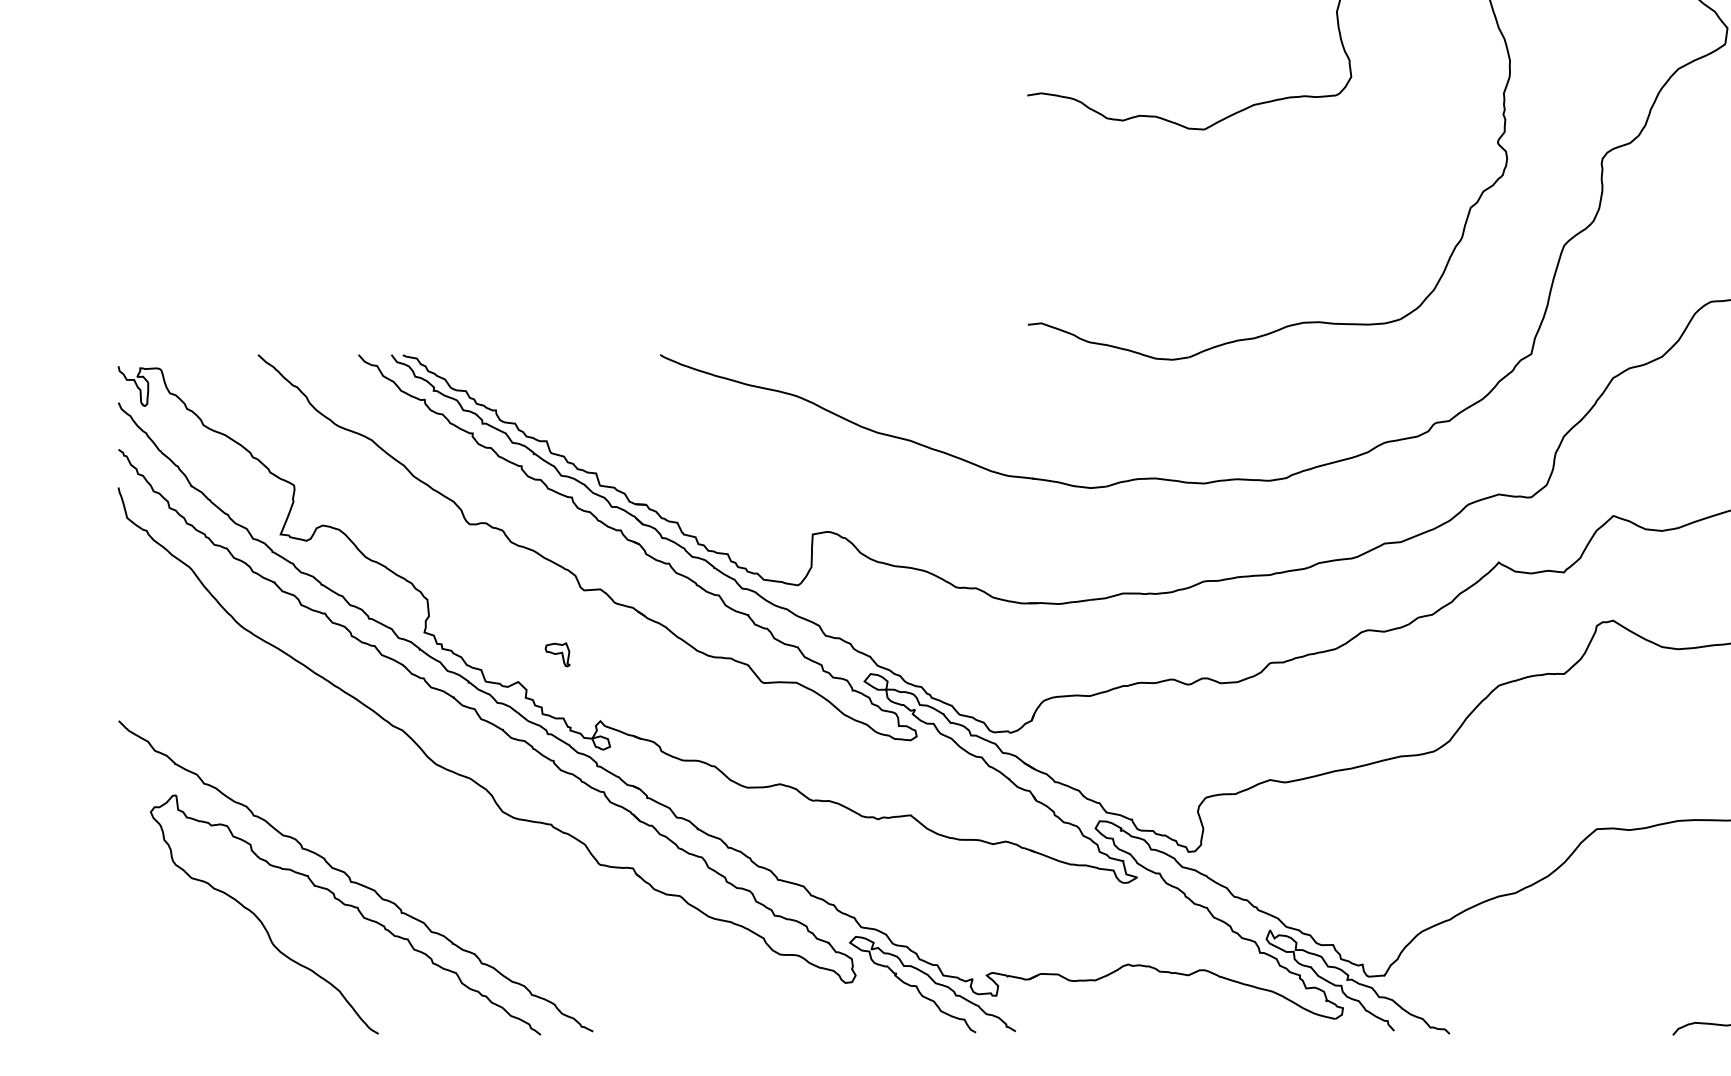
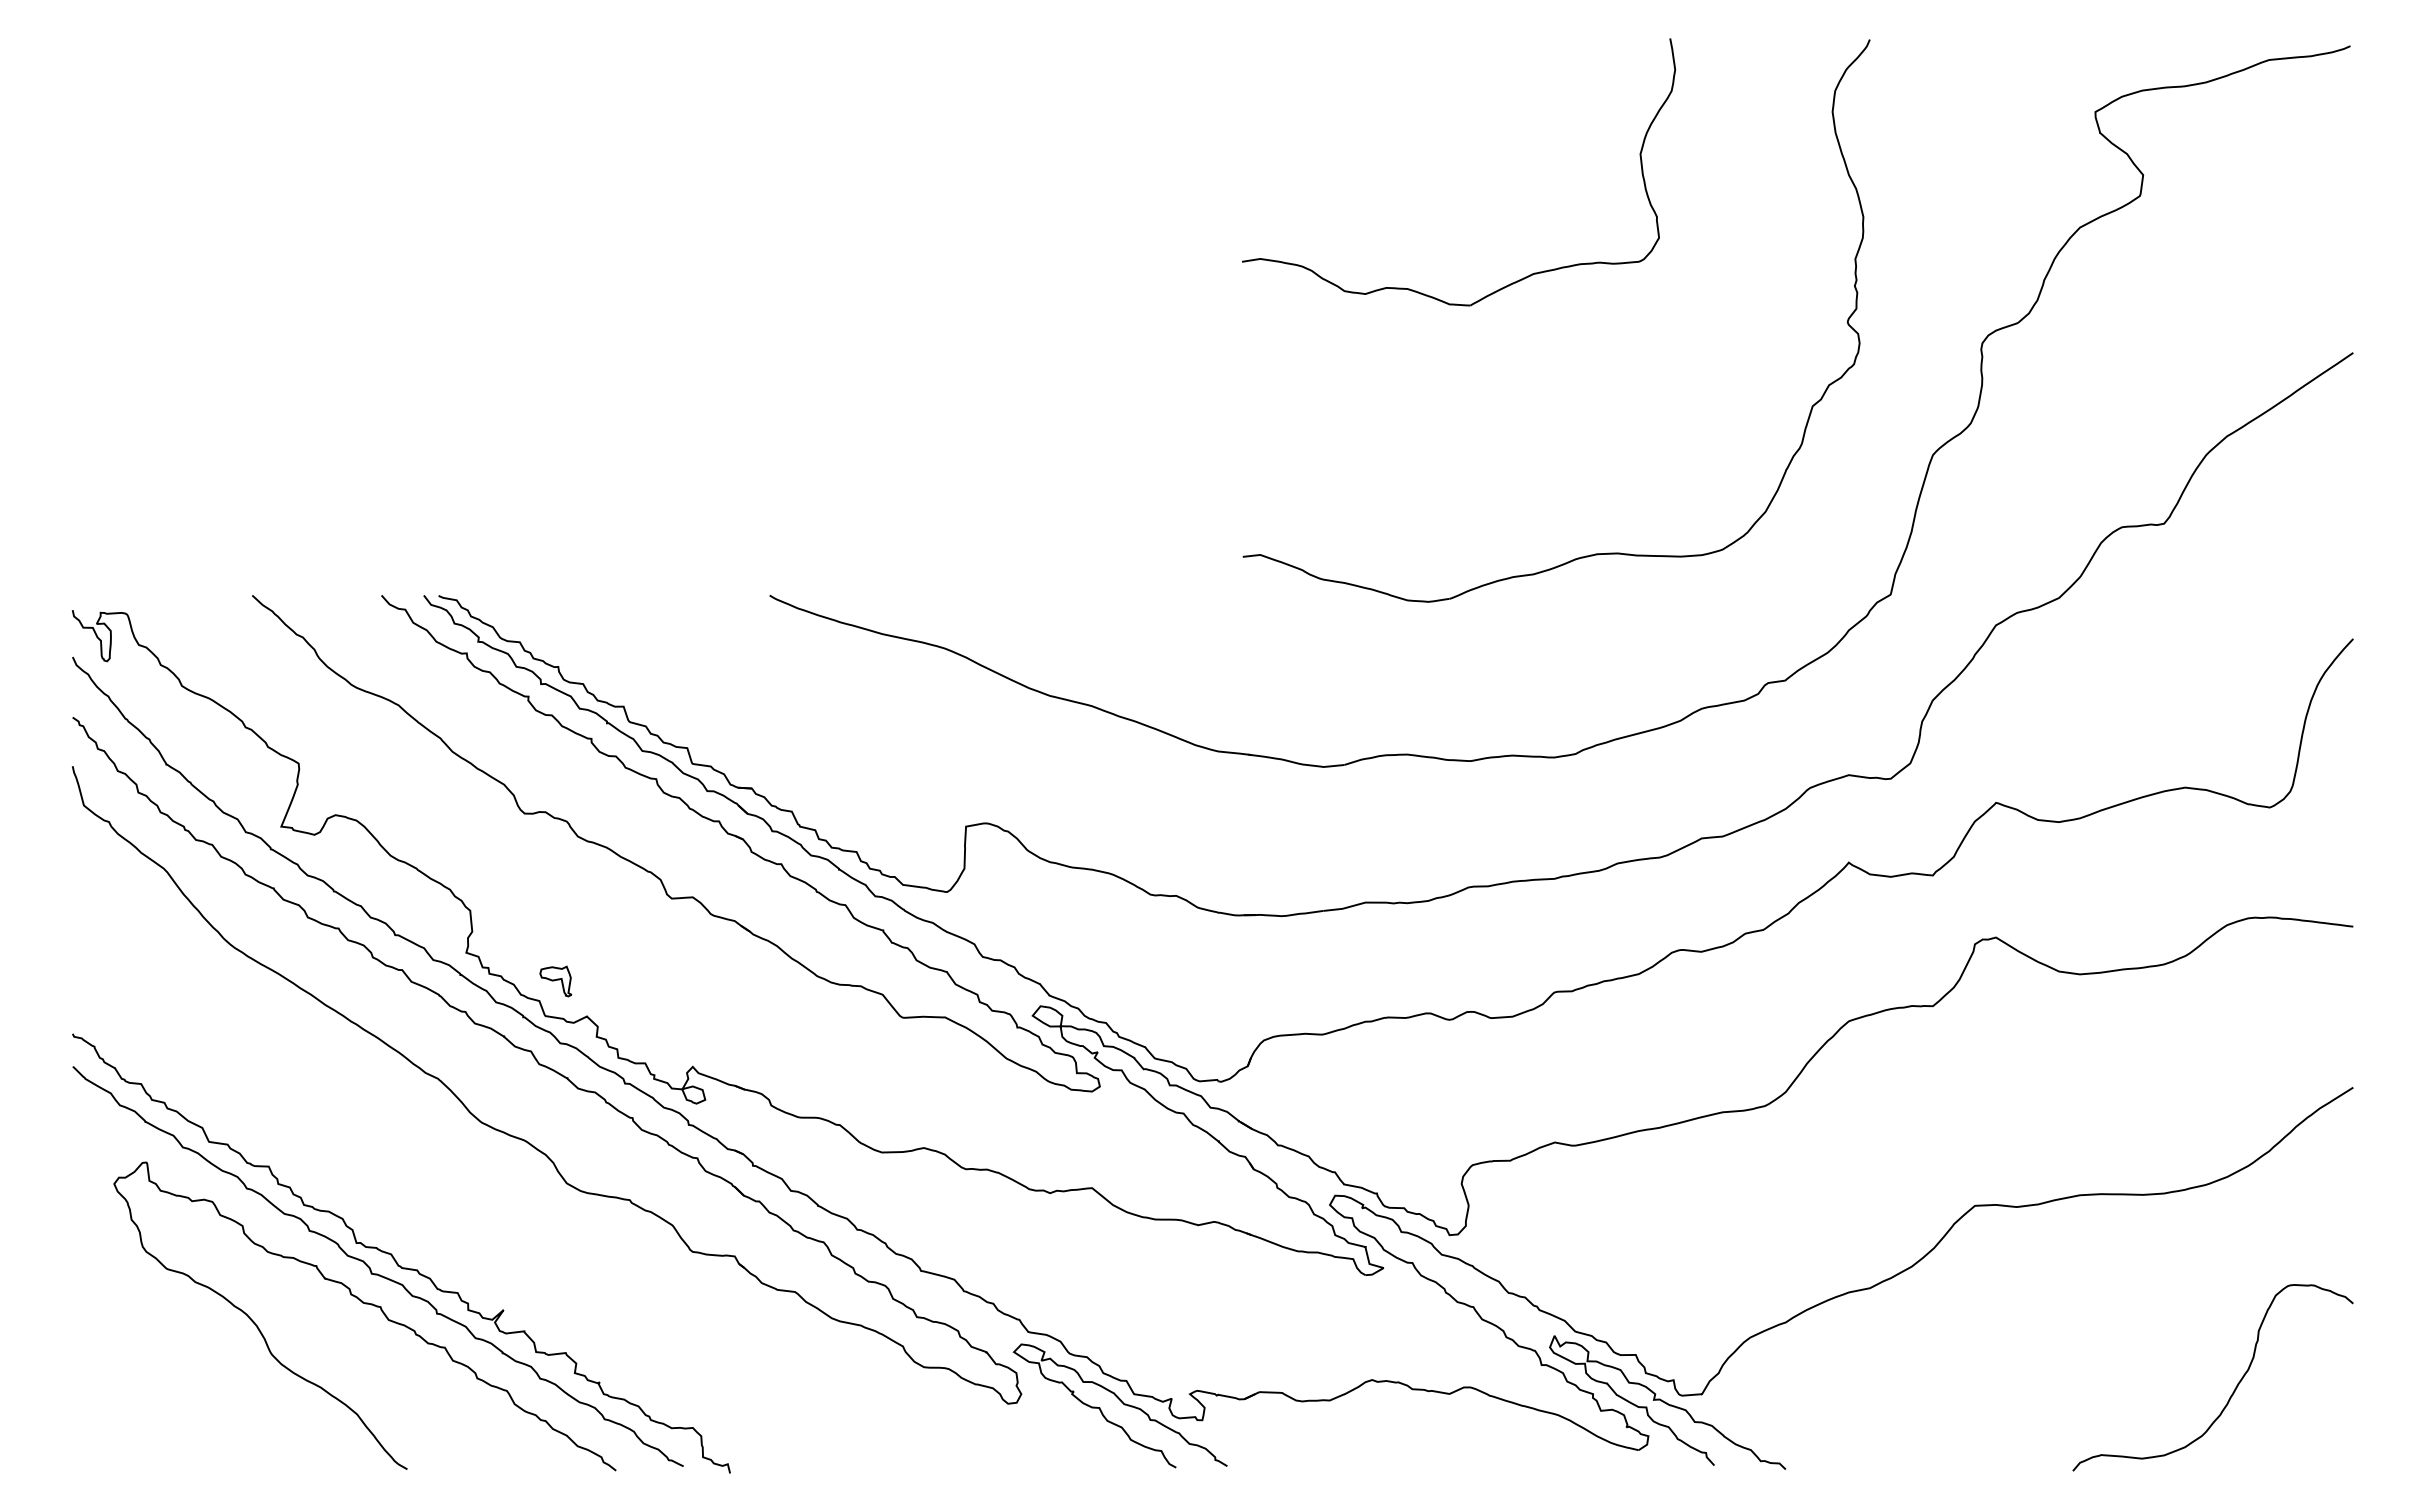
part: (557, 654) -> (555, 981), moved
curve: (368, 869) -> (394, 1257), added

